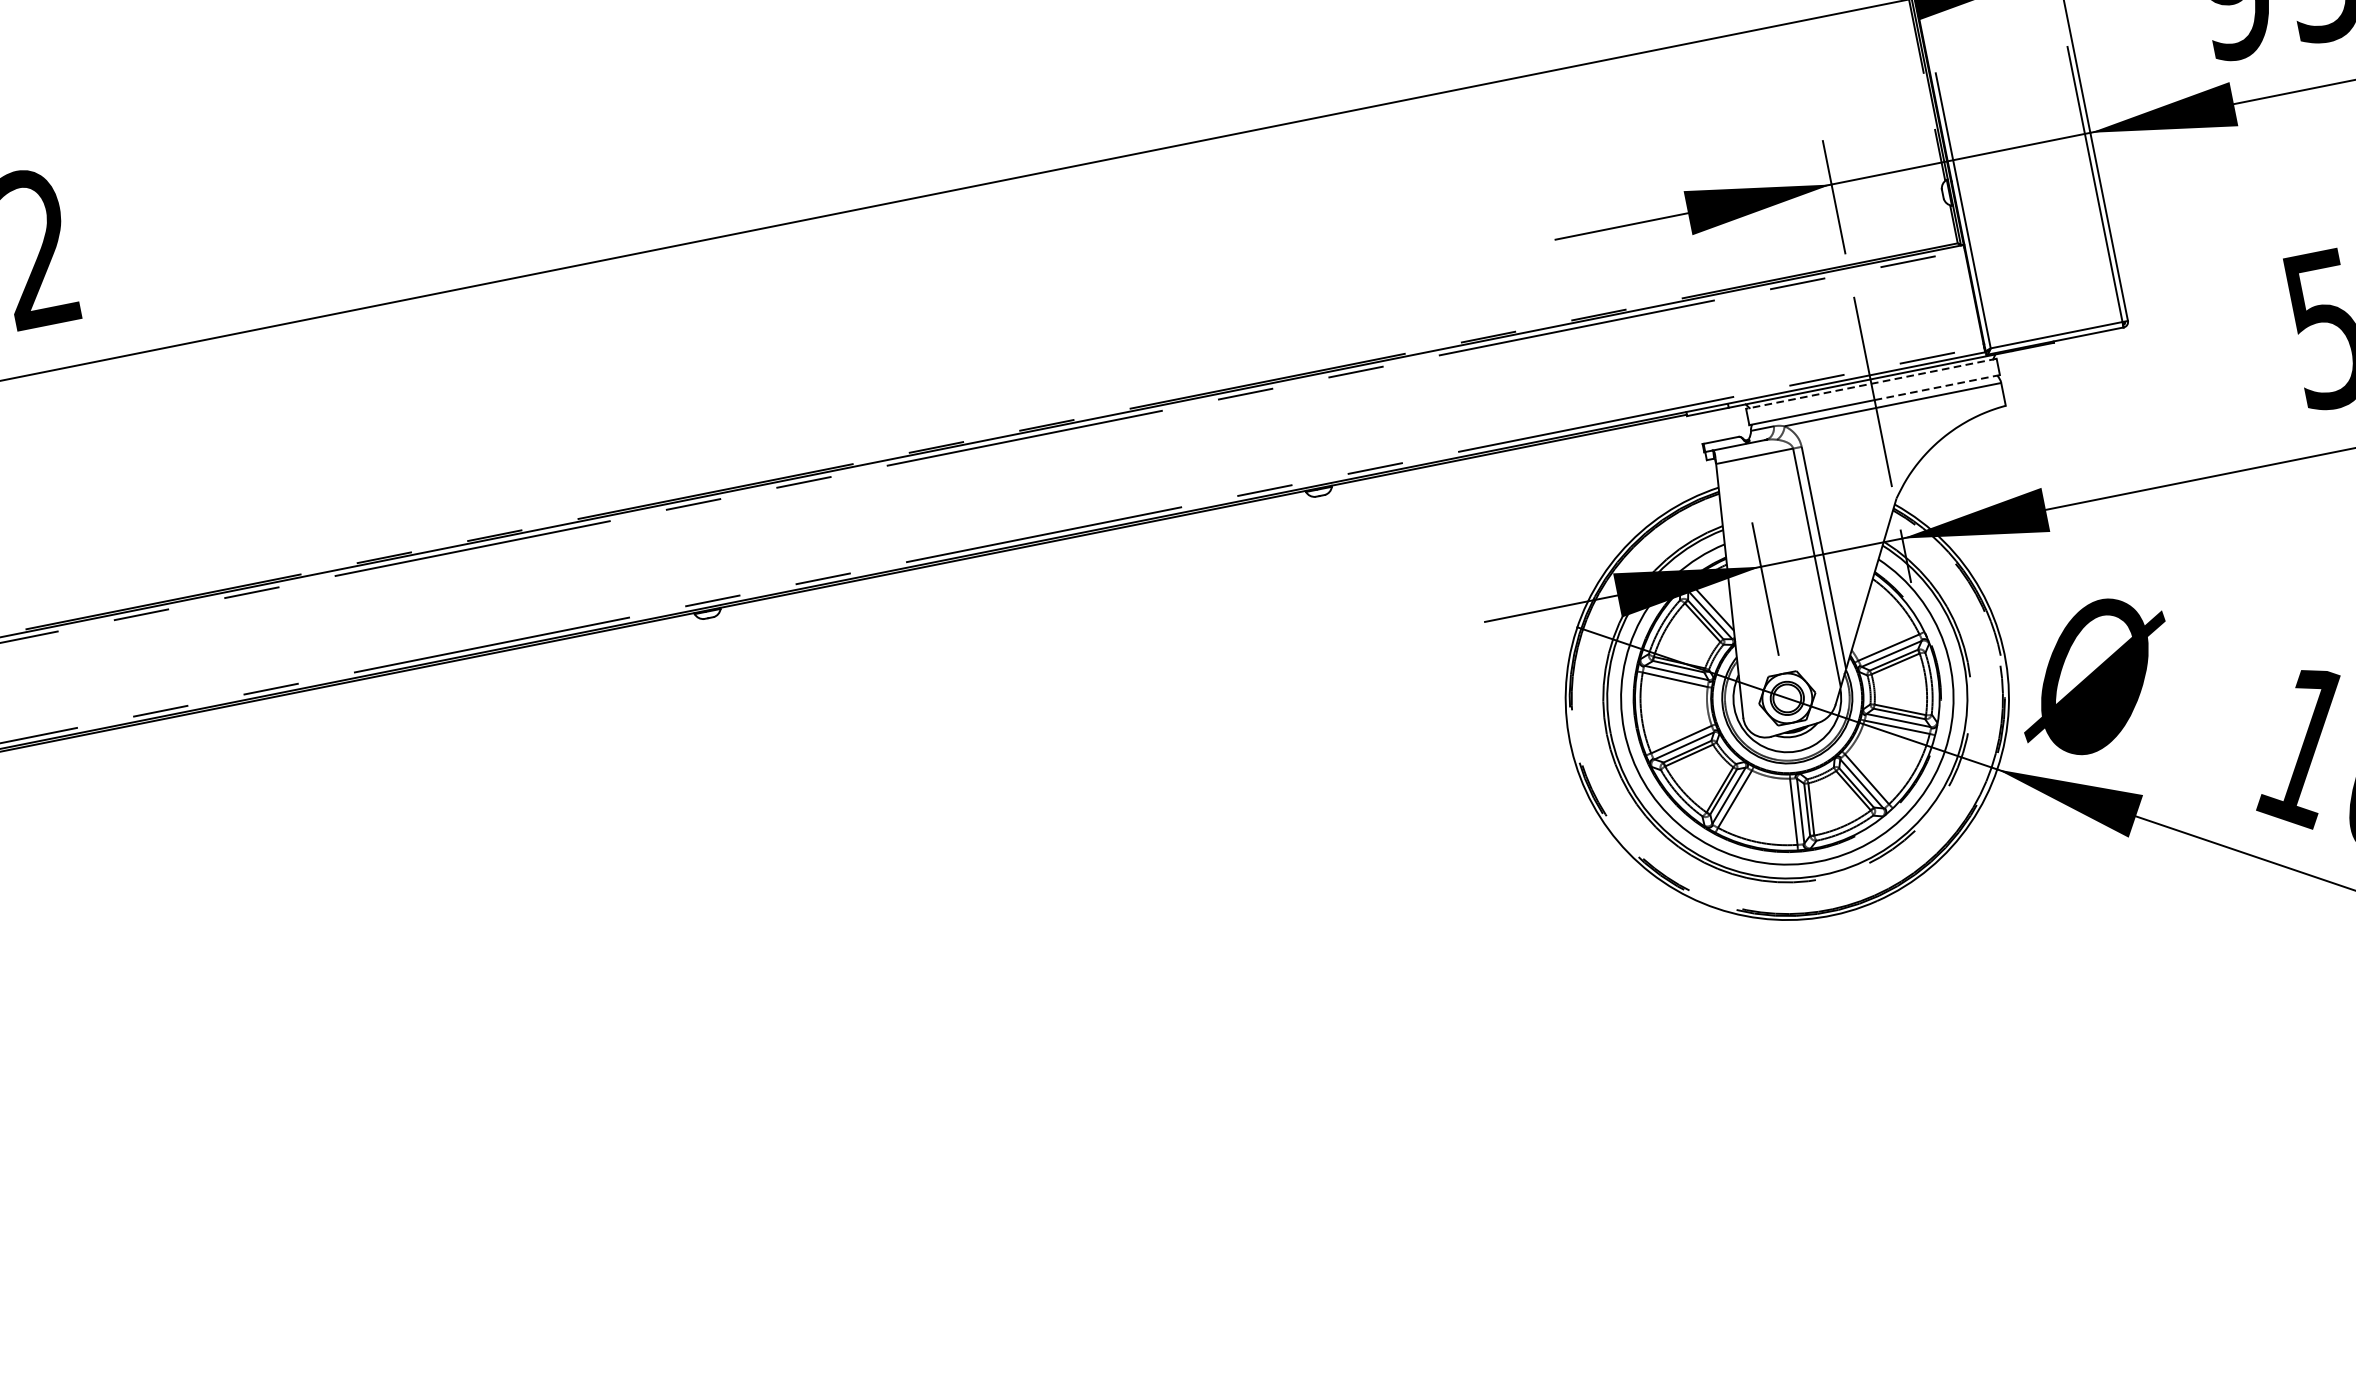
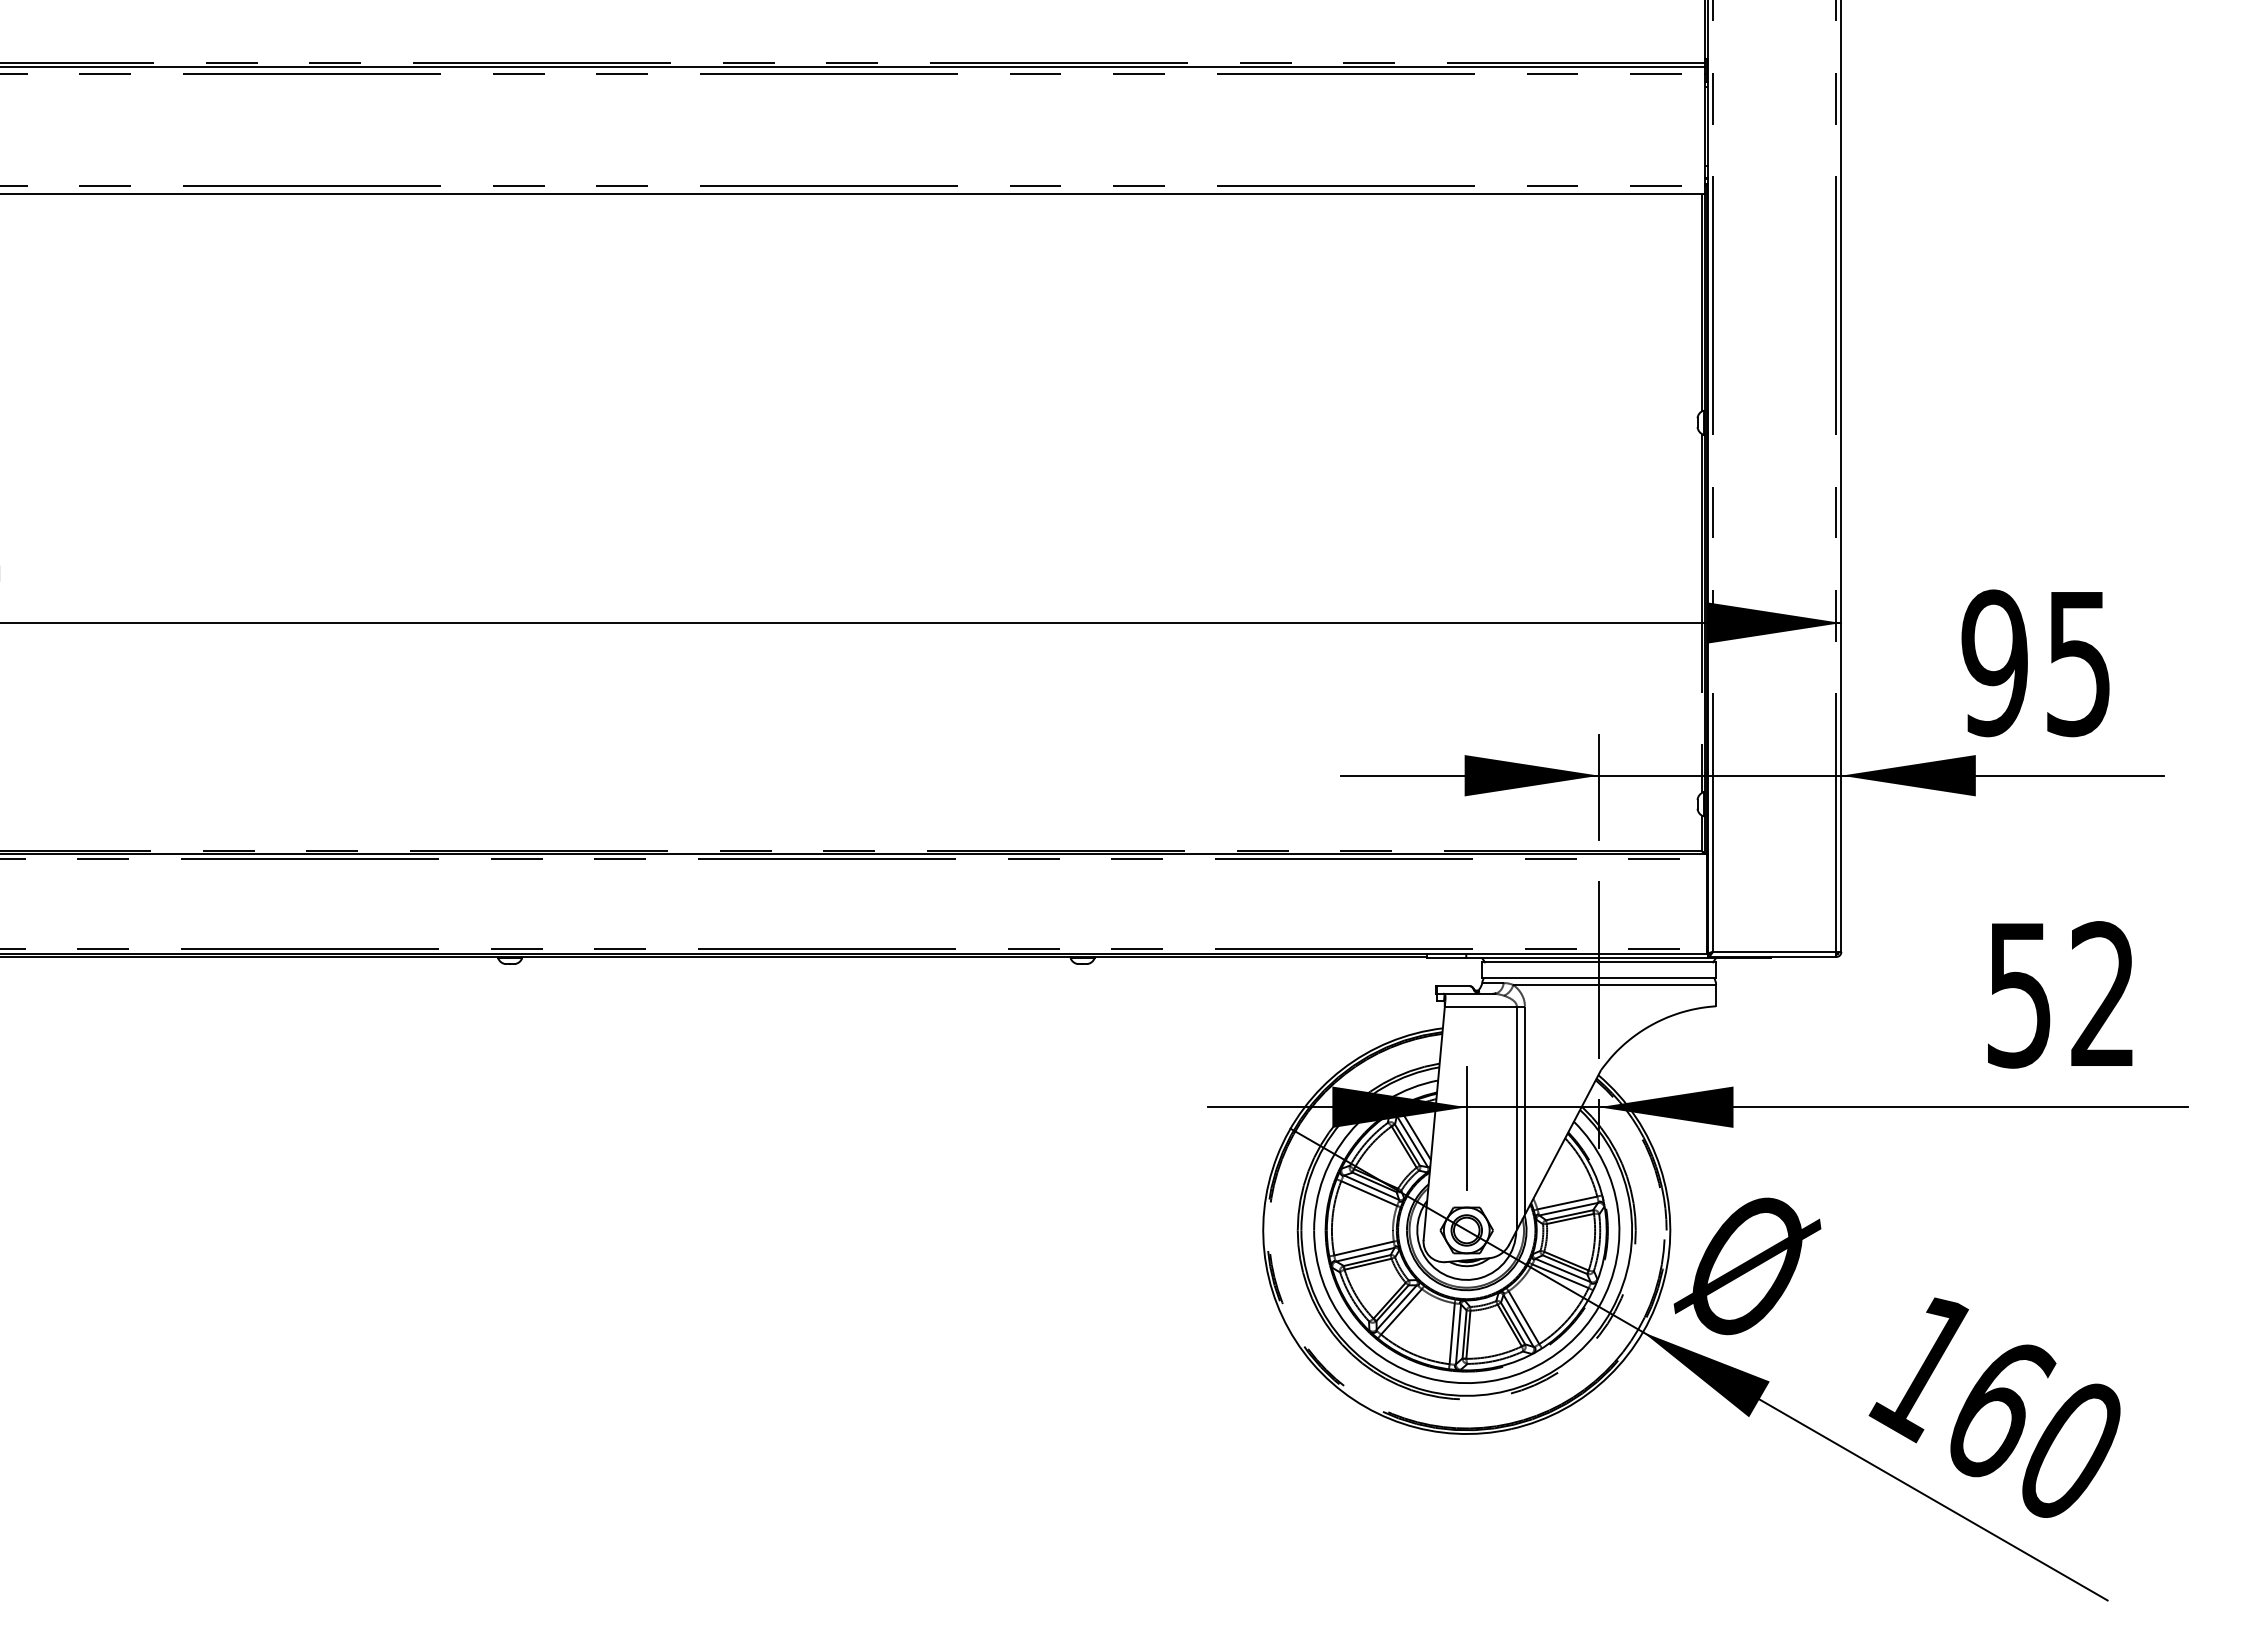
line: (1870, 384) -> (1598, 962), dashed -> solid
line: (1937, 387) -> (1657, 977), dashed -> solid

